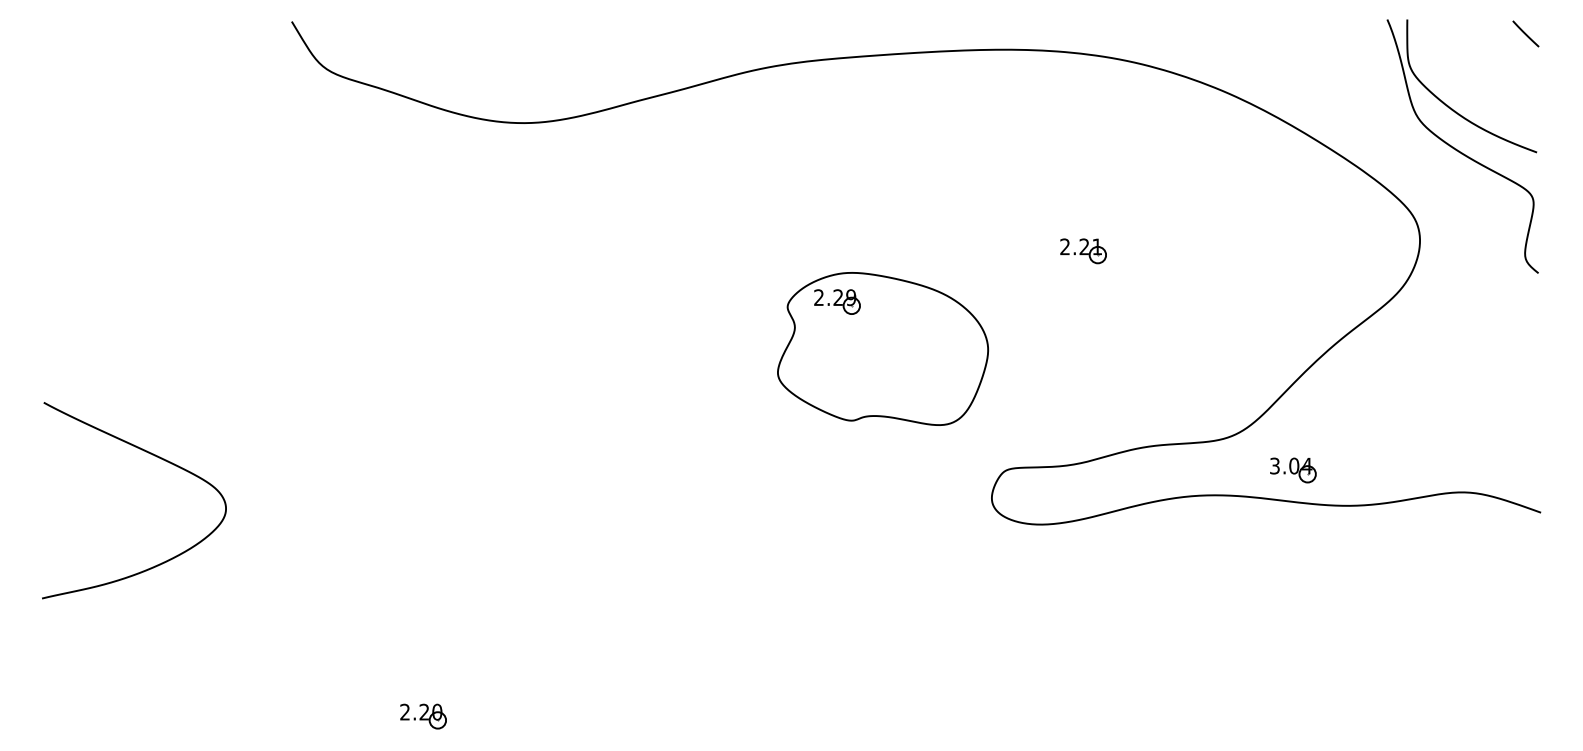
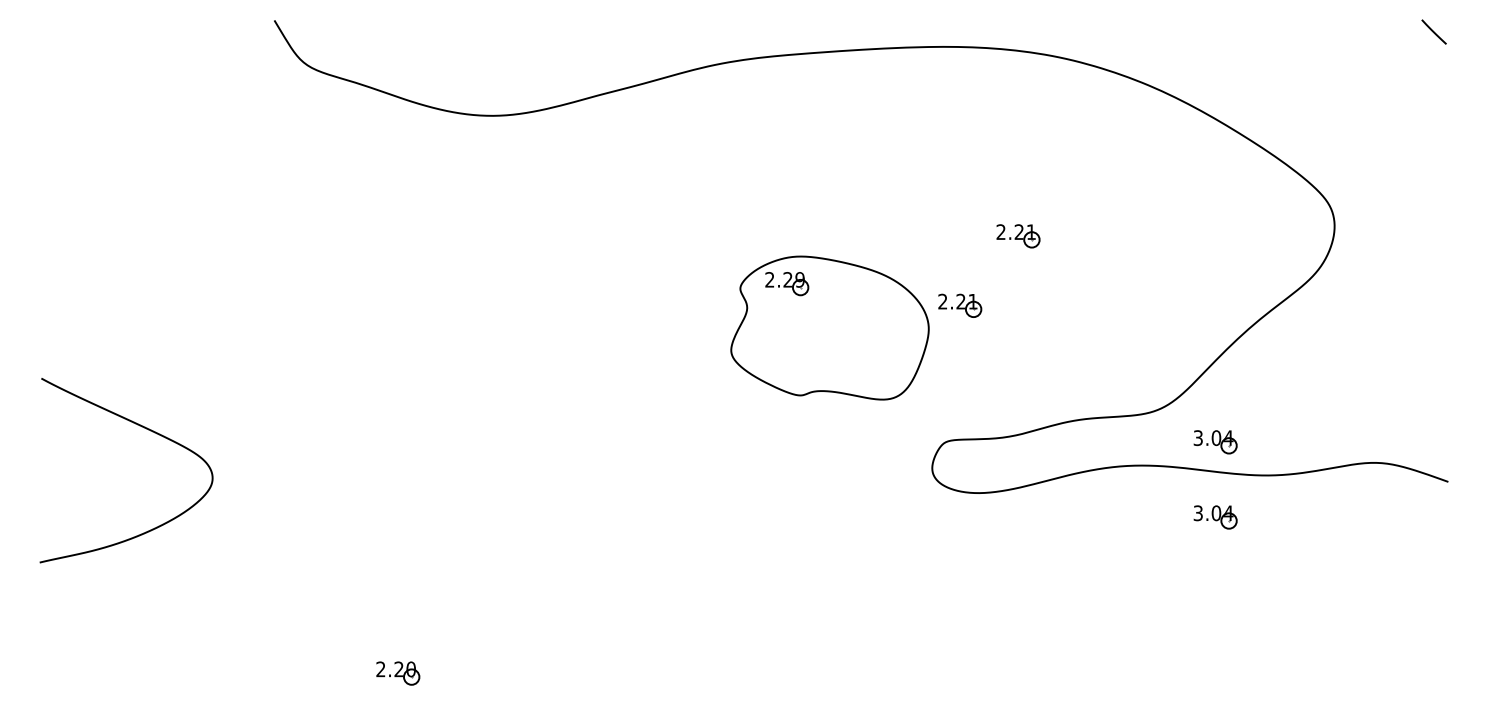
part: (1462, 146) -> (1374, 137), removed
part: (1021, 325) -> (960, 306), added
part: (1293, 550) -> (1215, 517), added

